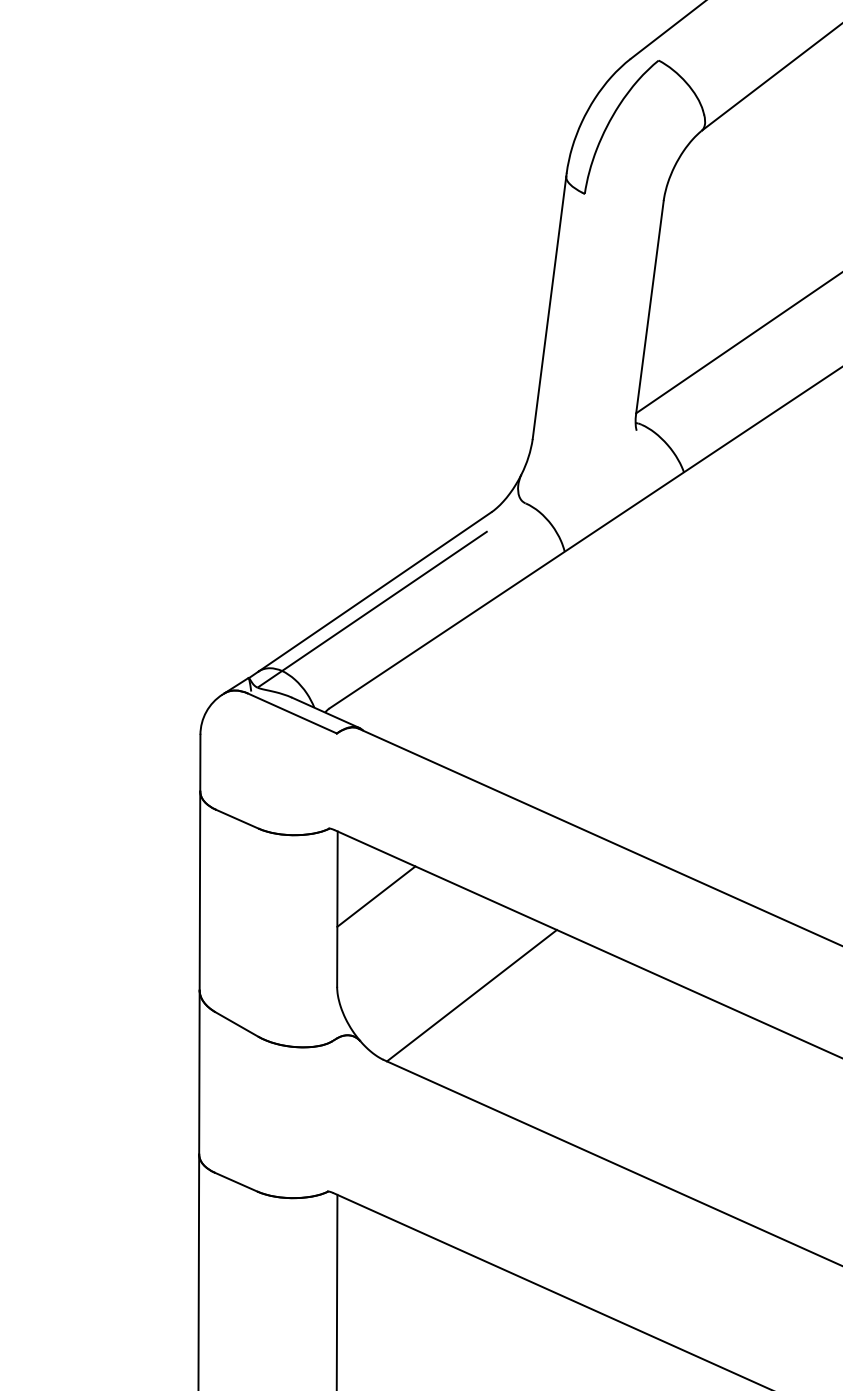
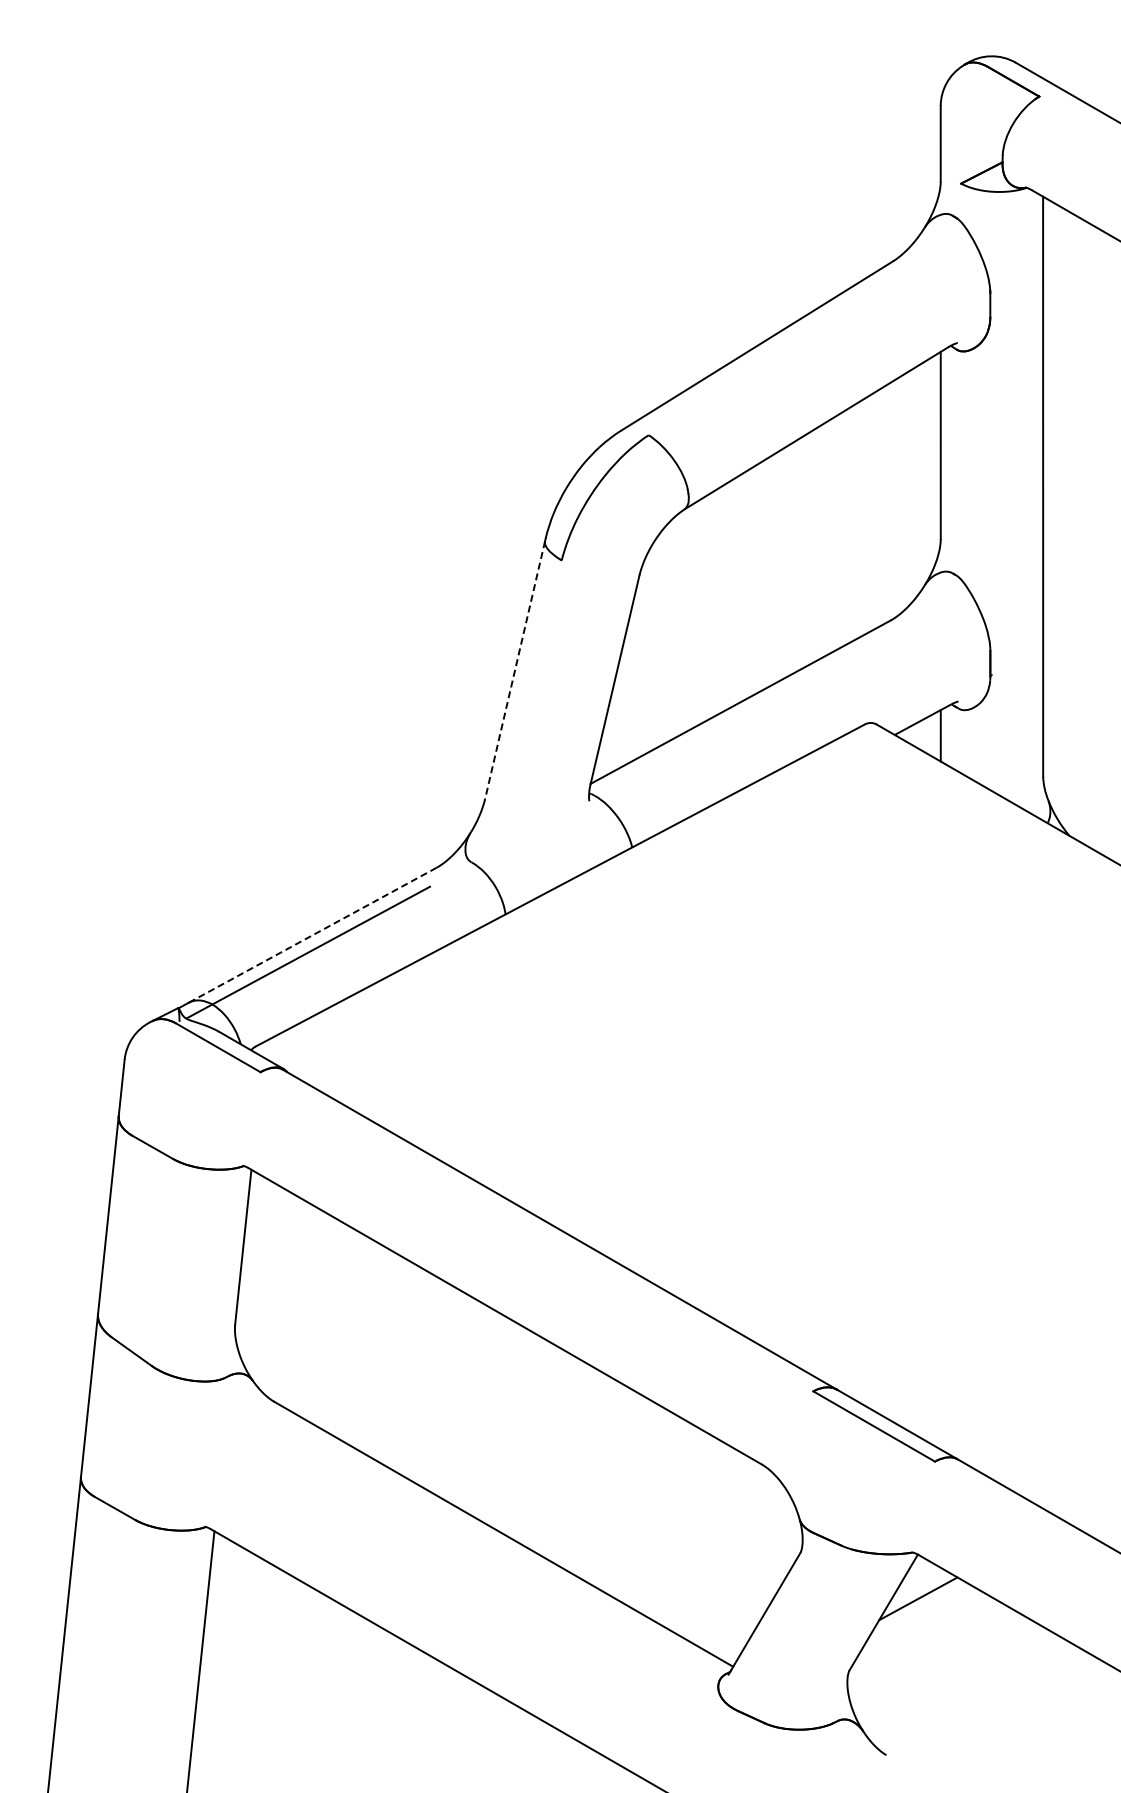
line: (548, 308) -> (514, 670), solid -> dashed
line: (374, 592) -> (312, 935), solid -> dashed
line: (376, 896) -> (283, 1238), removed
line: (472, 995) -> (368, 1346), removed

